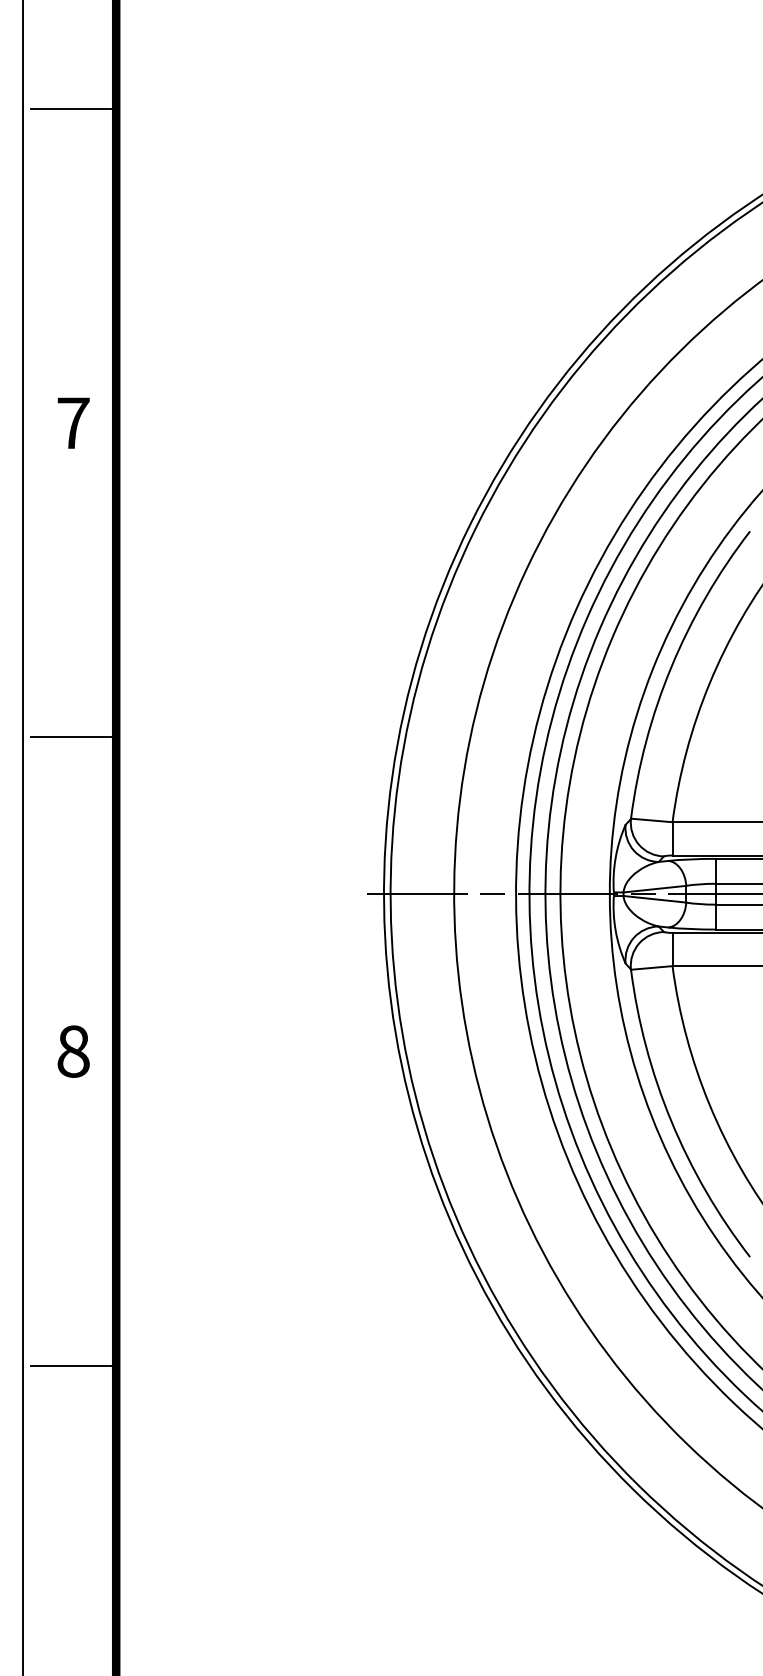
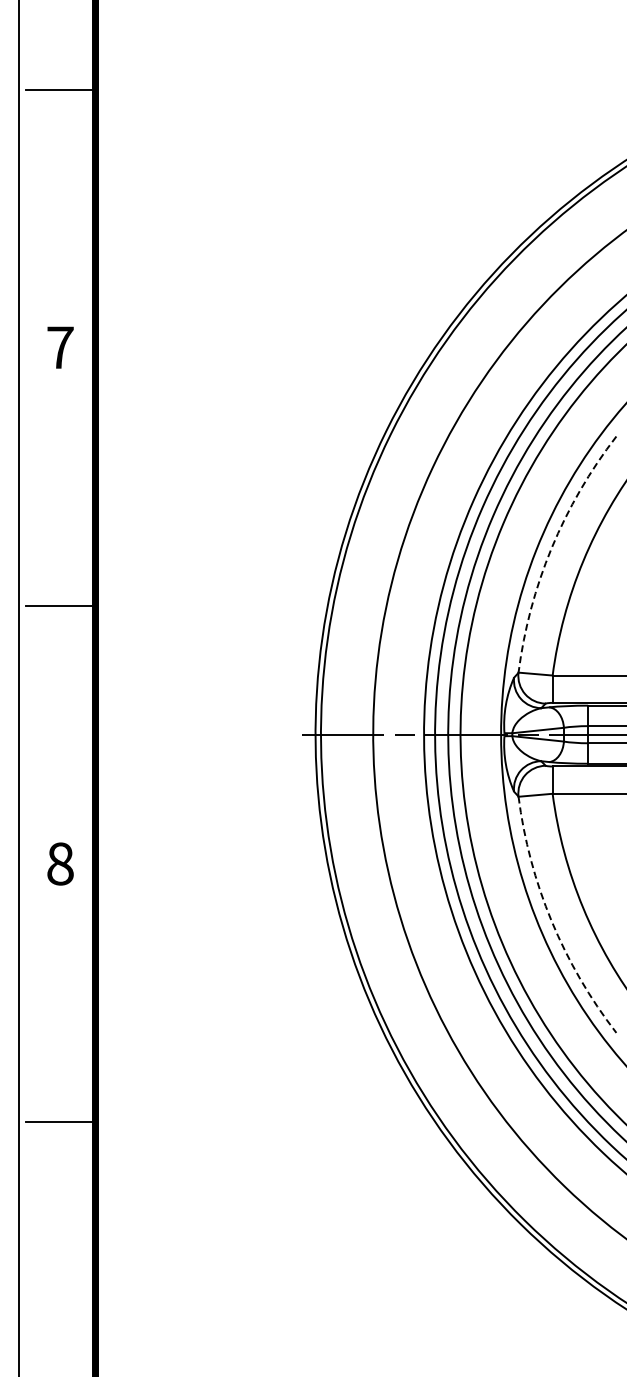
arc: (671, 667) -> (551, 548), solid -> dashed
arc: (671, 1121) -> (551, 921), solid -> dashed

